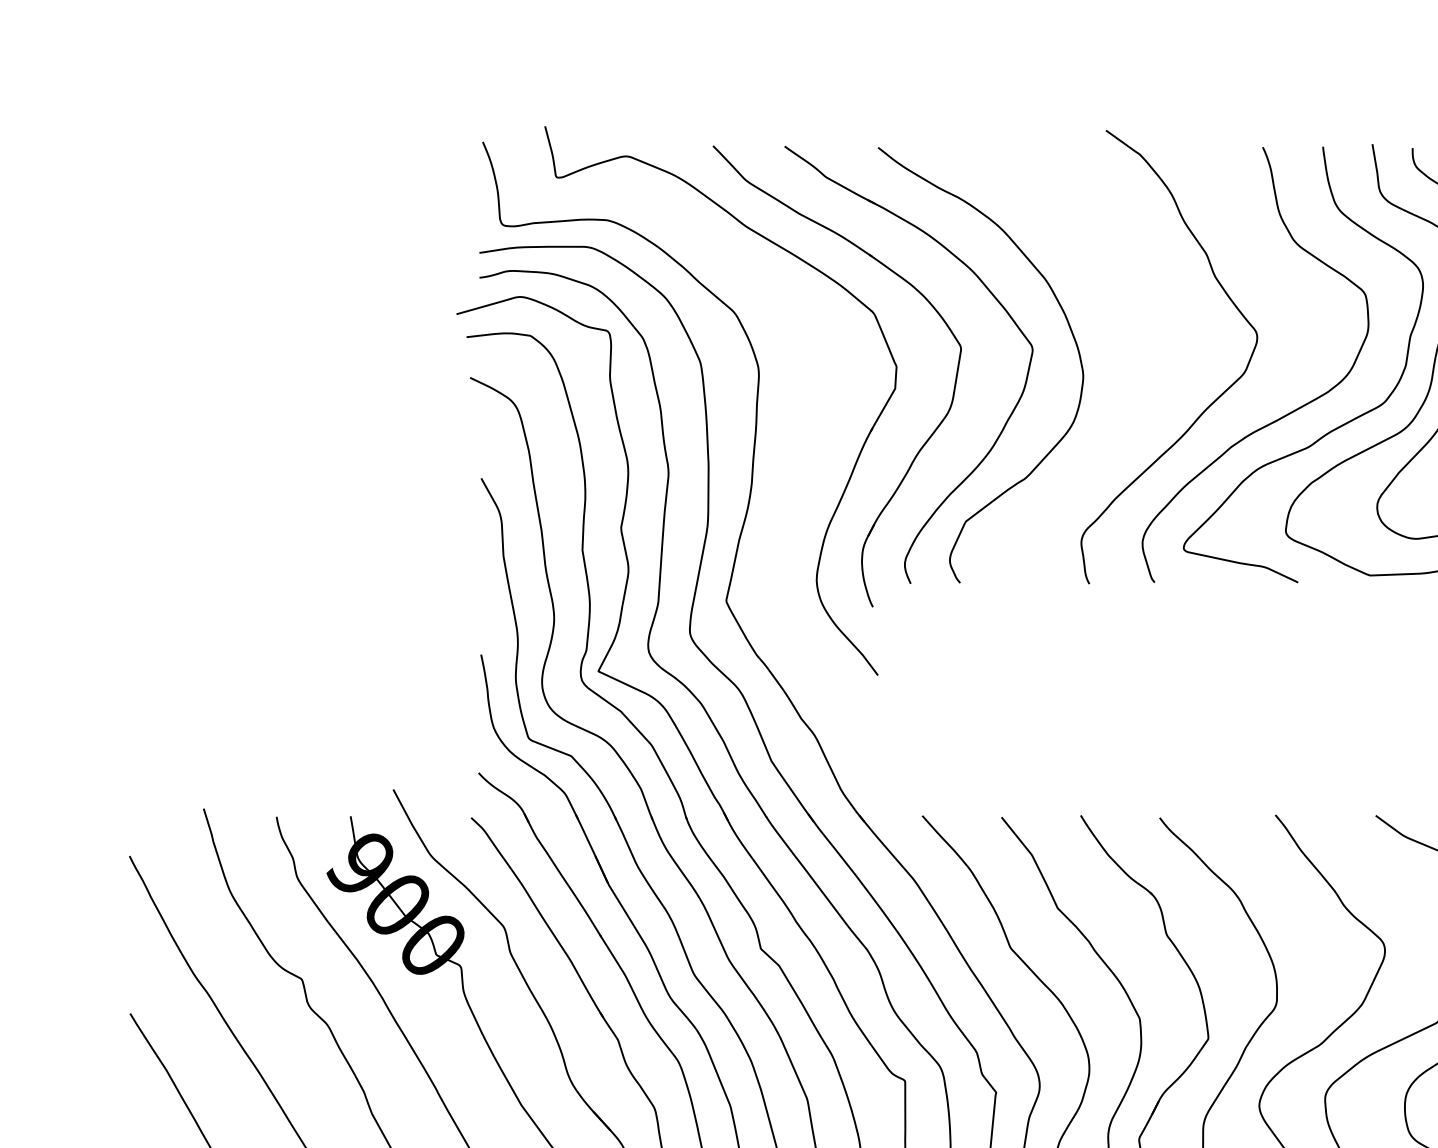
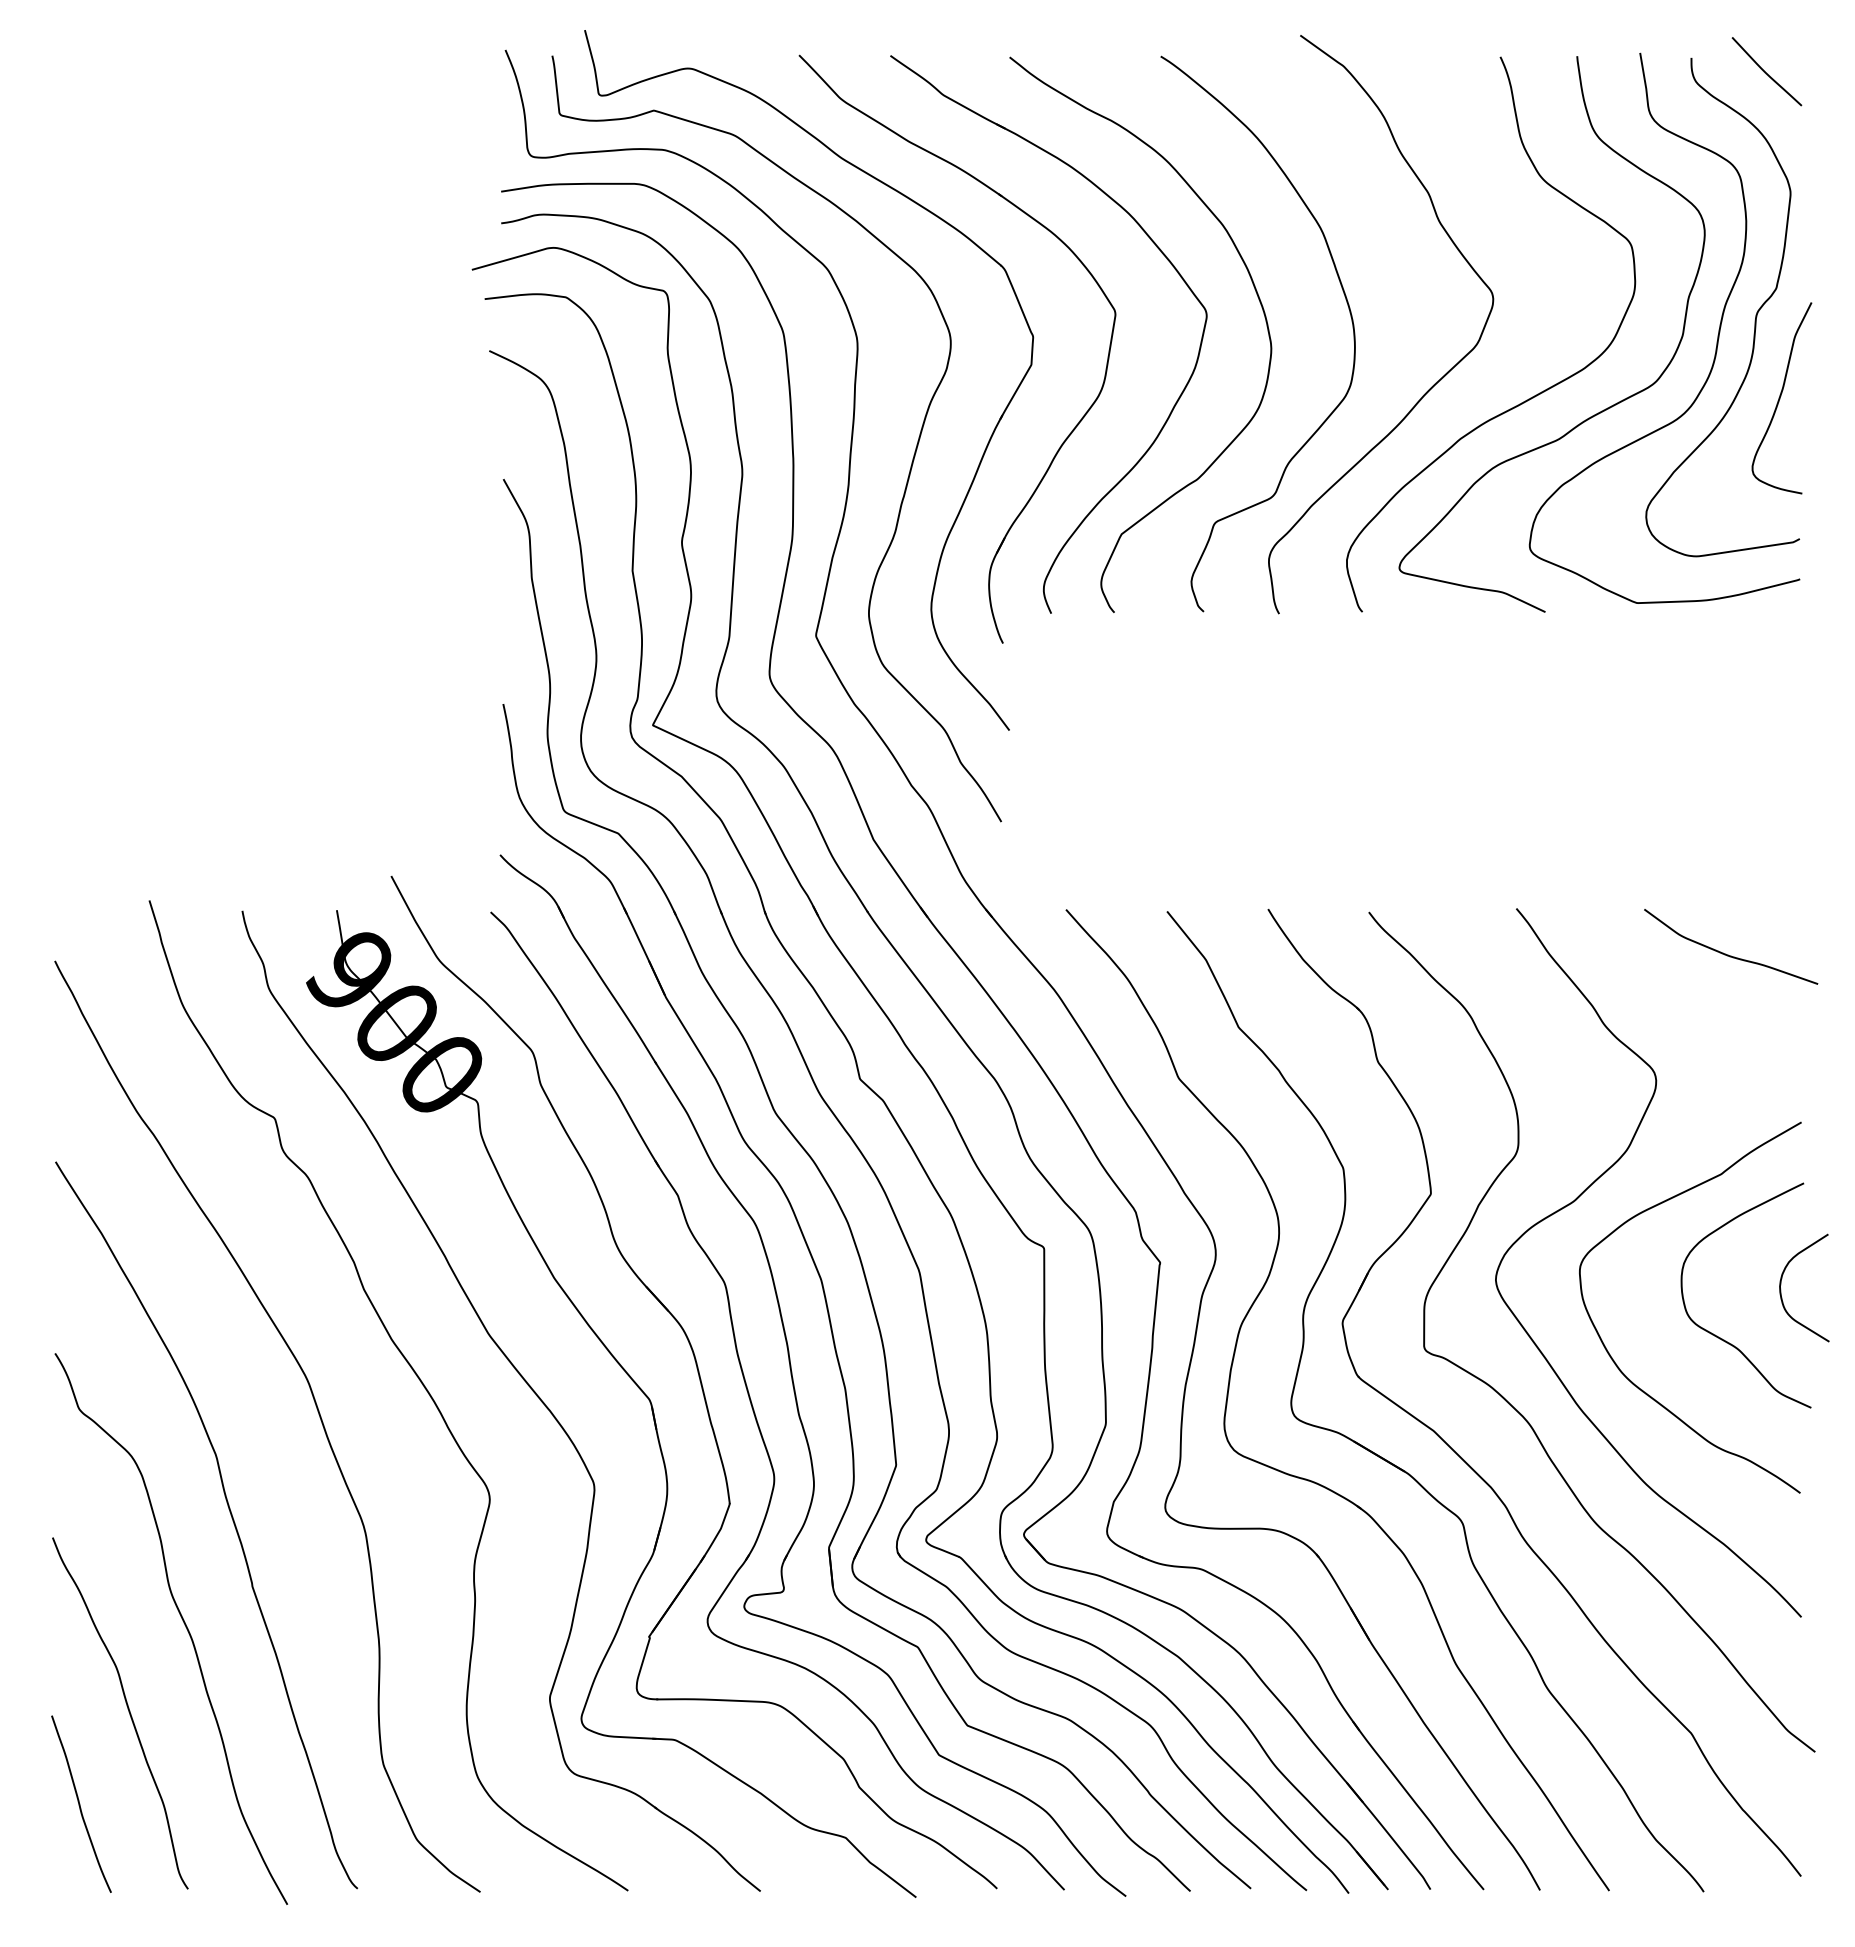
curve: (1143, 345) -> (1348, 309), added
curve: (798, 473) -> (908, 473), added

